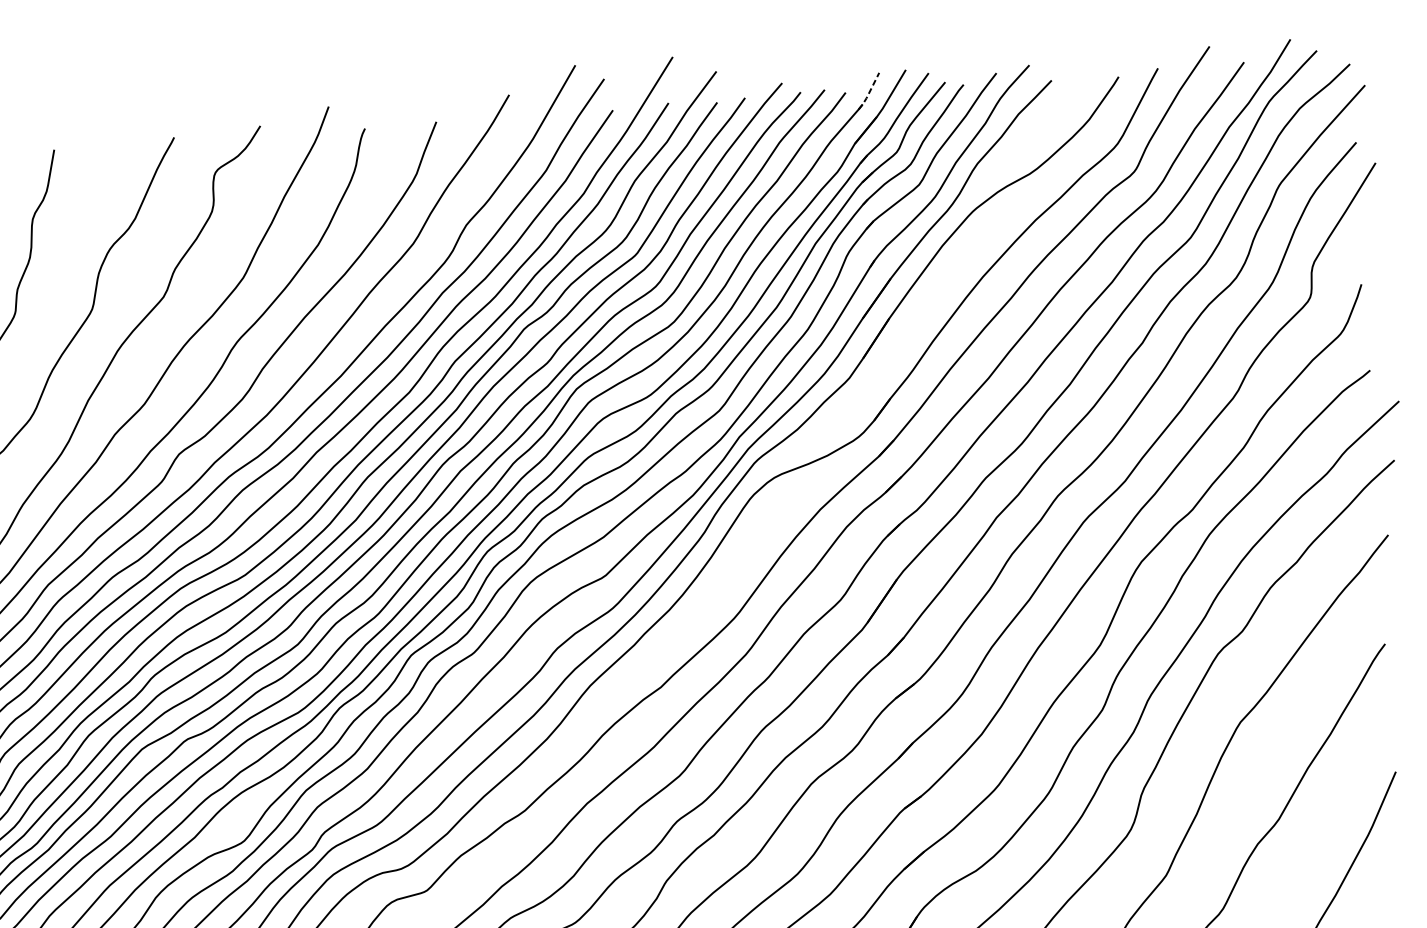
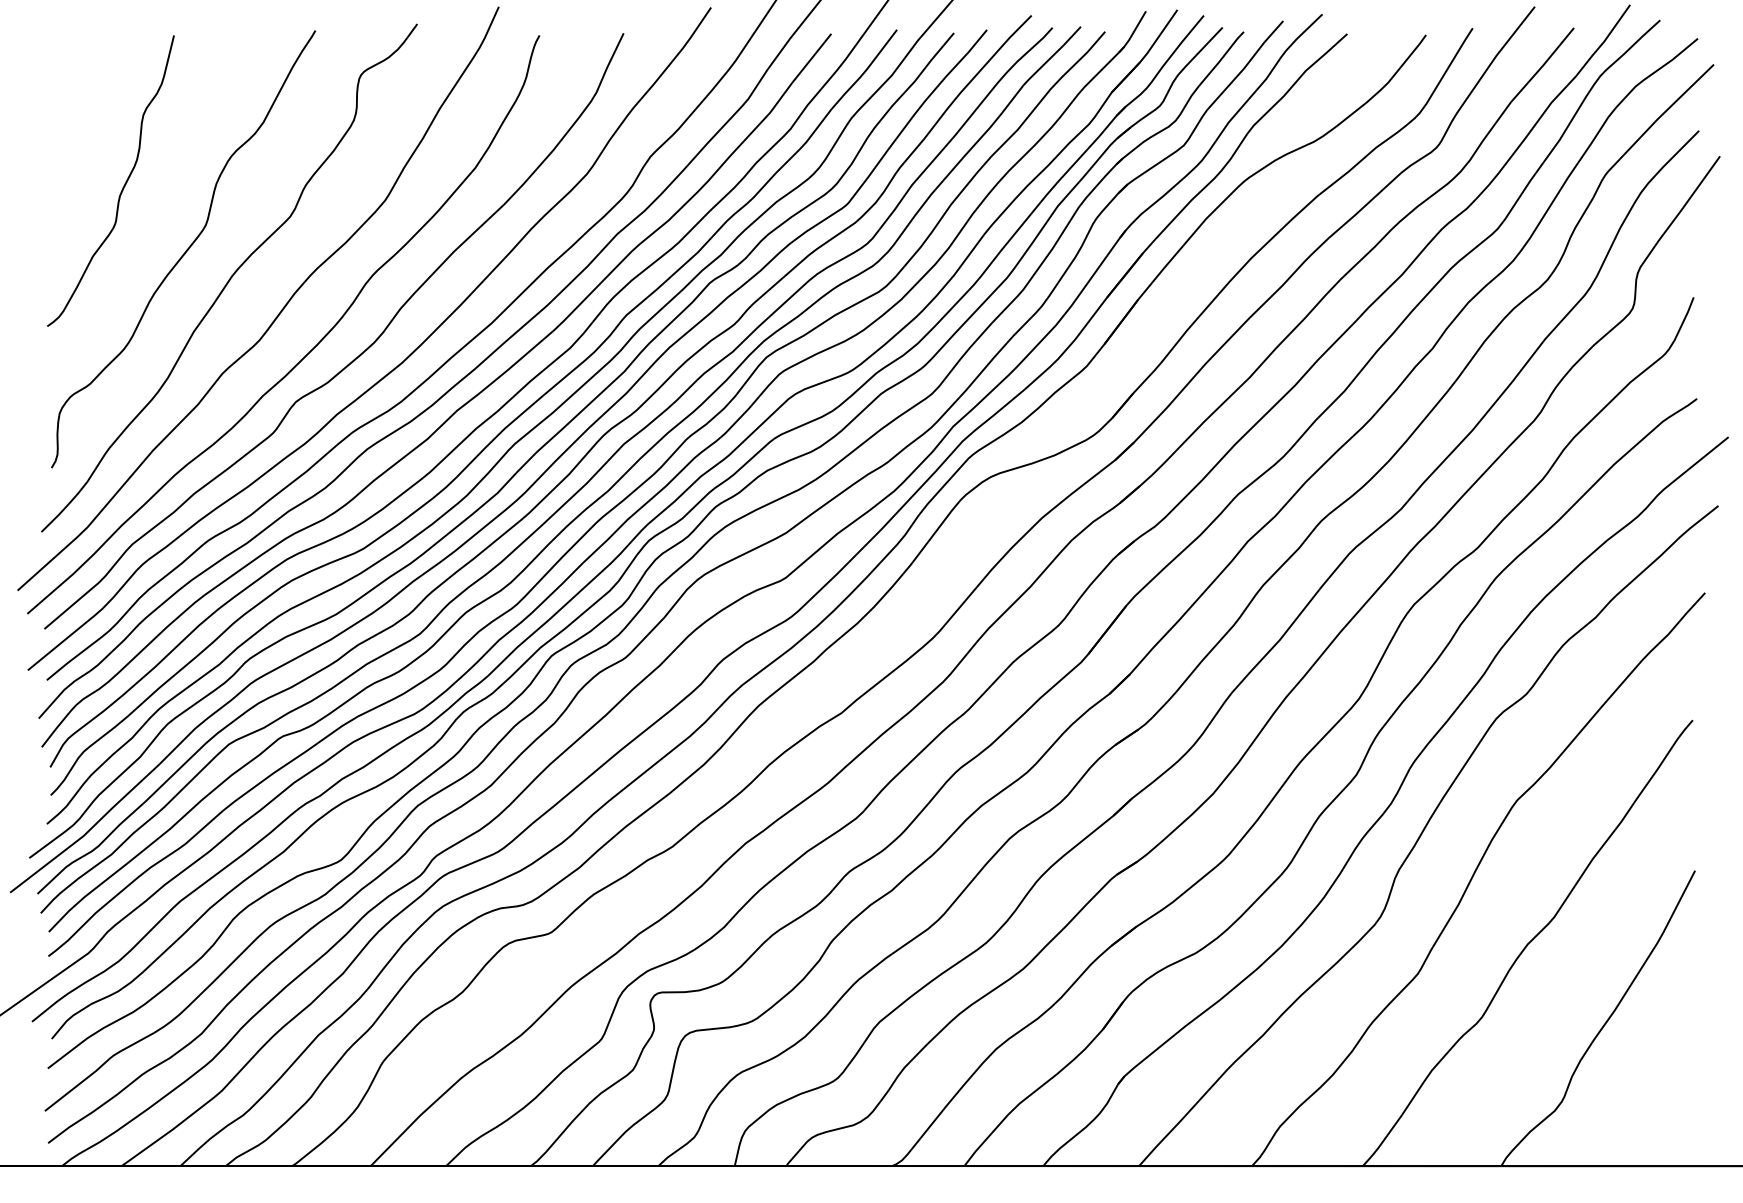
line: (869, 92) -> (1133, 33), dashed -> solid

